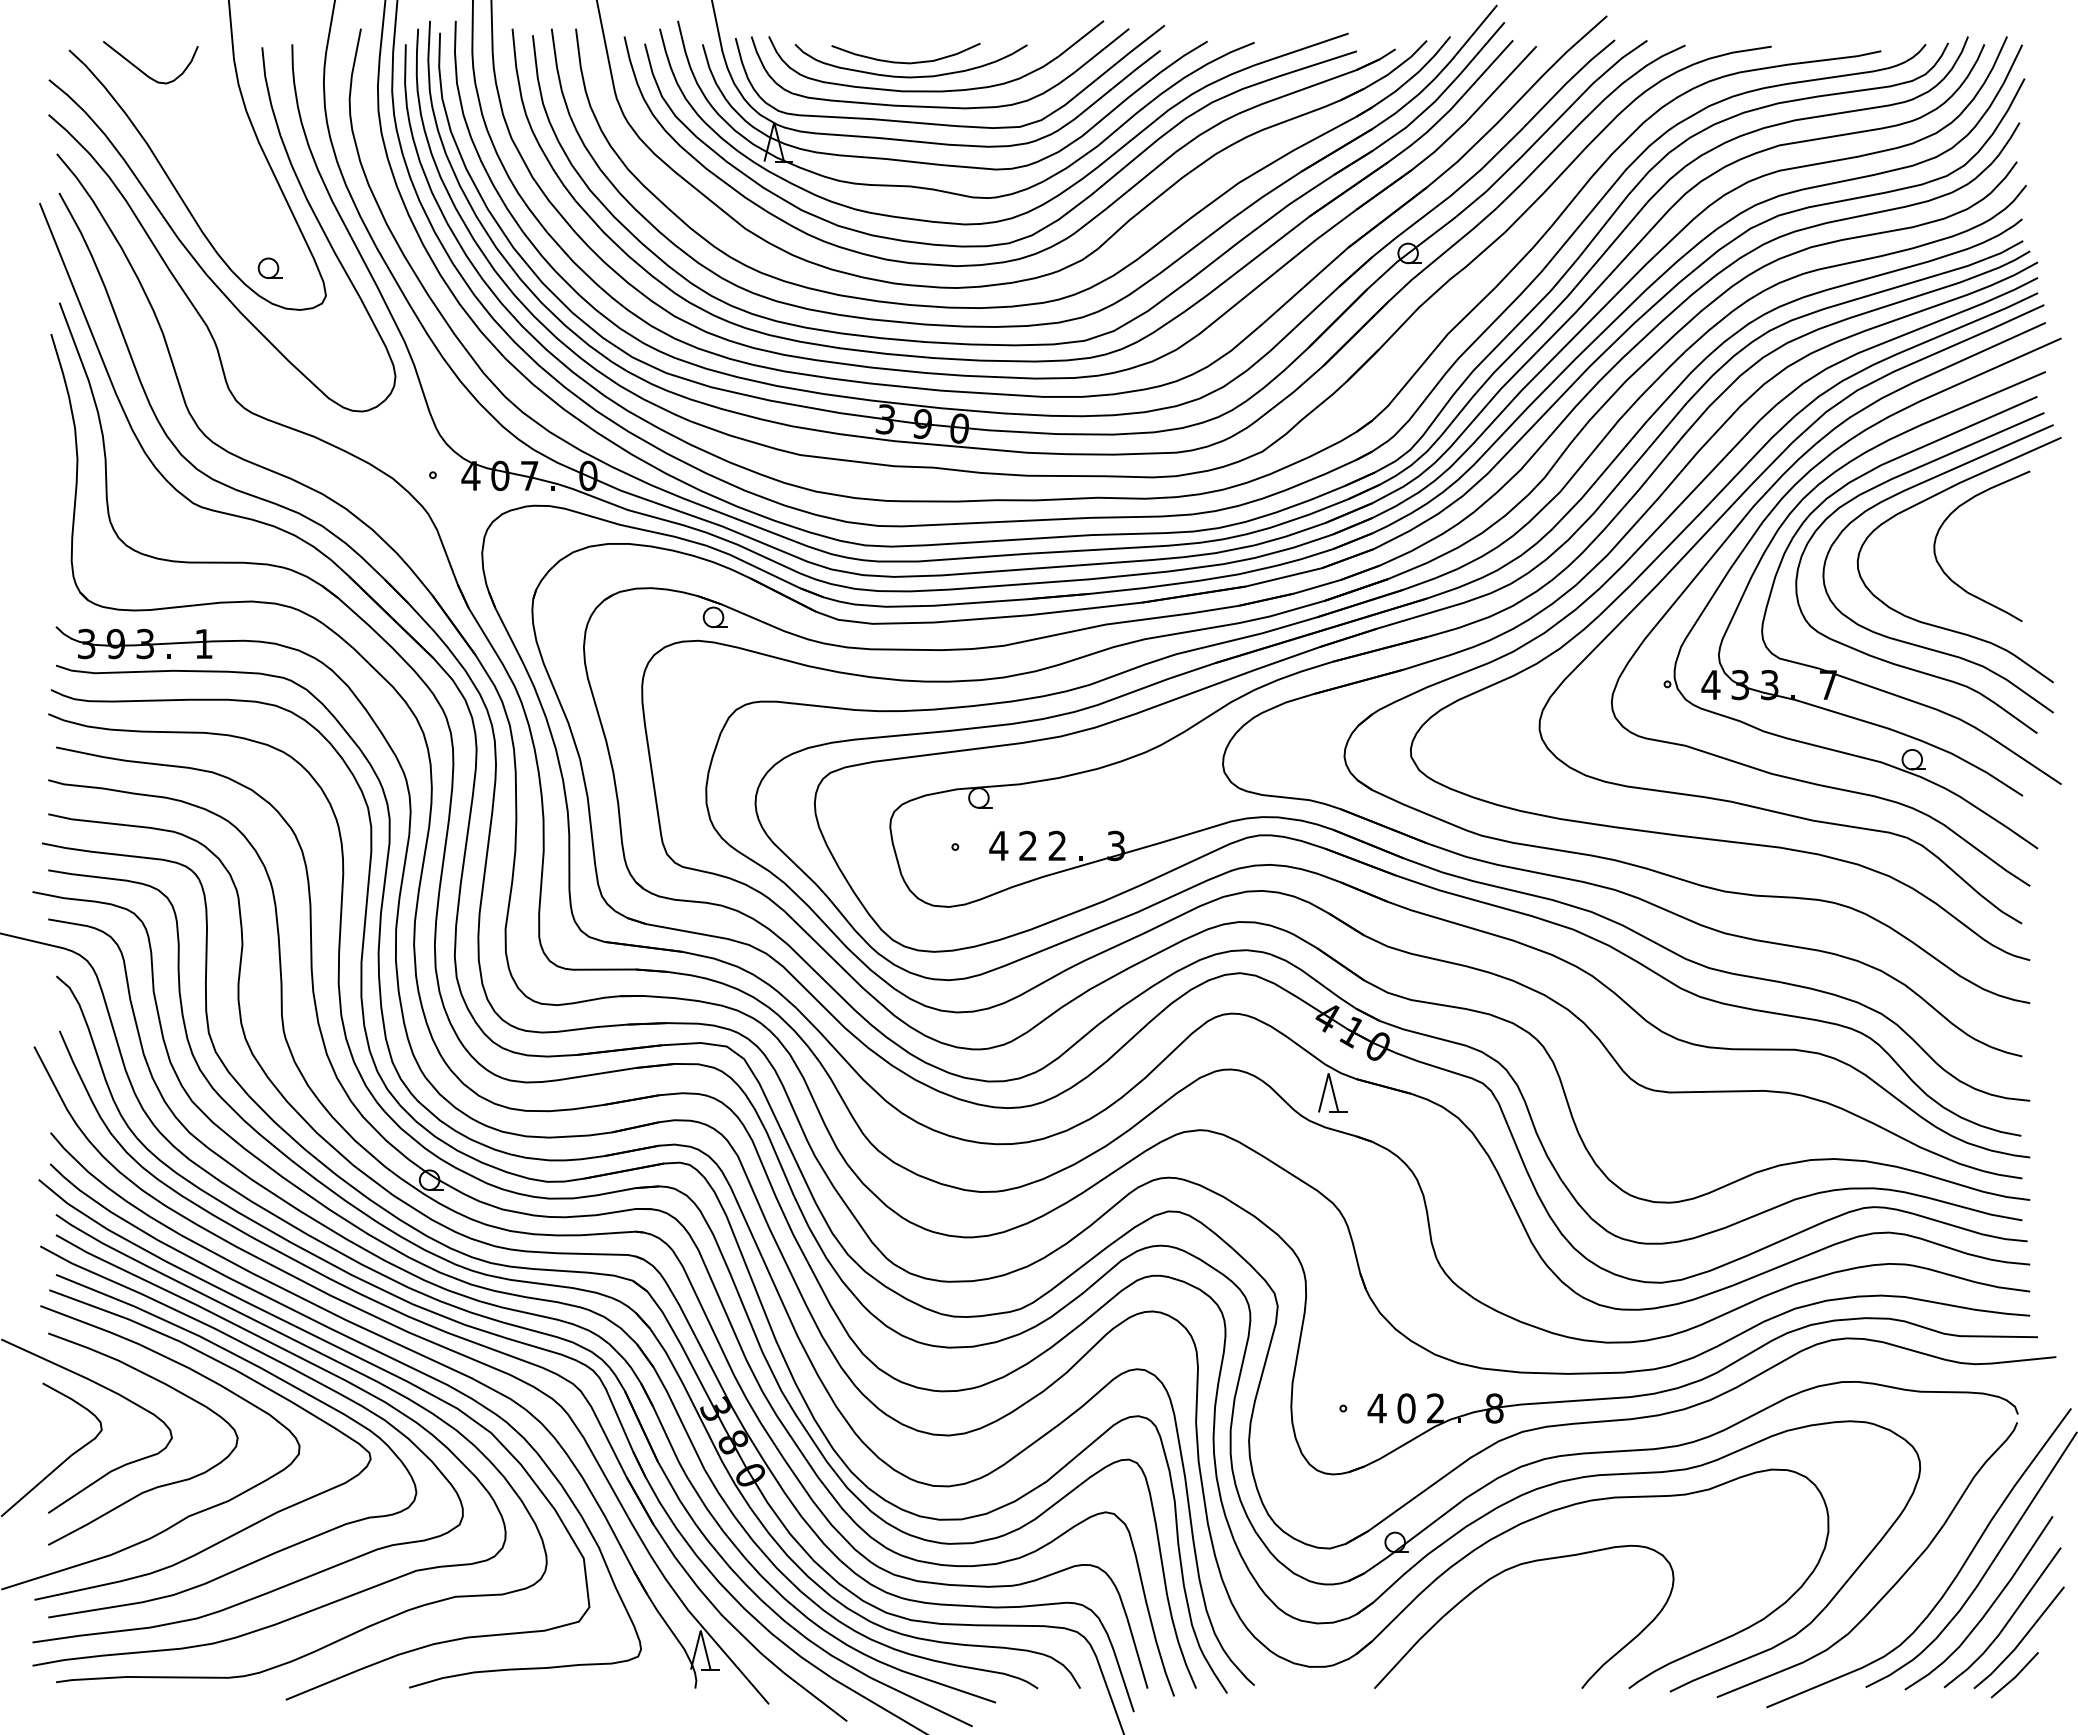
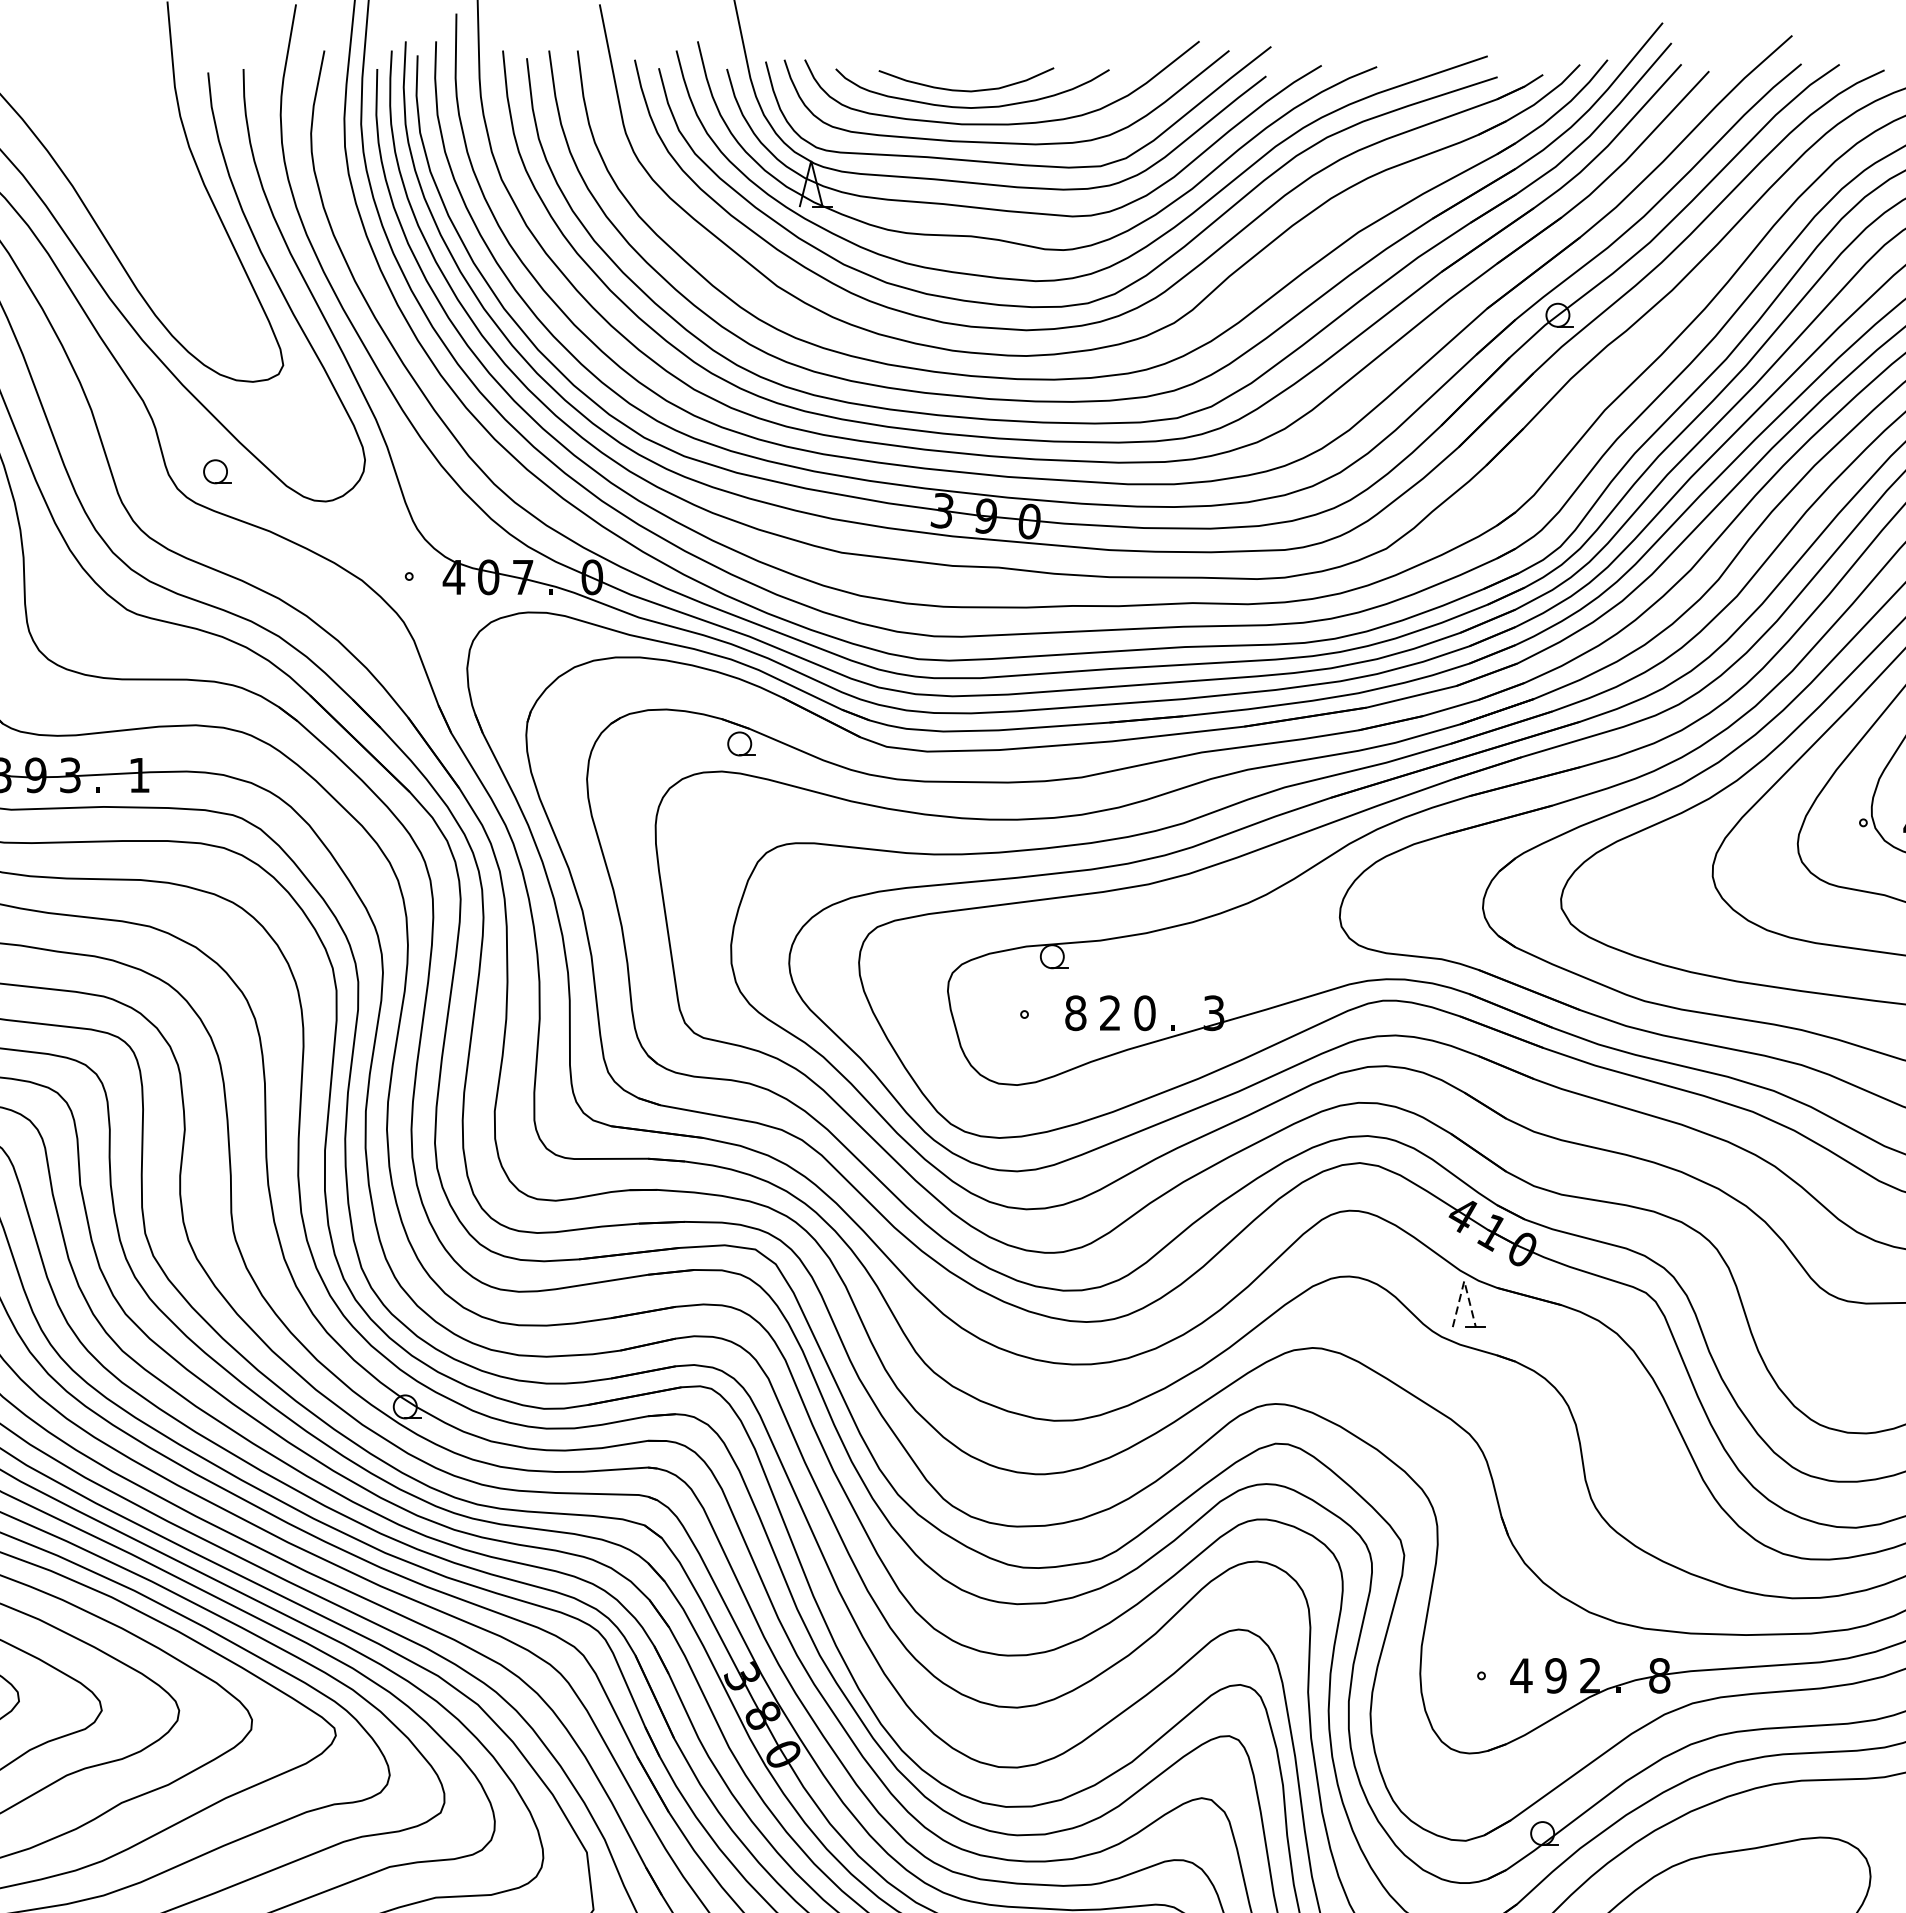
curve: (142, 70) -> (67, 99), removed
part: (269, 267) -> (216, 470), moved
text: (998, 845) -> (1075, 1012), 4 -> 8
text: (1057, 845) -> (1144, 1012), 2 -> 0
line: (1328, 1073) -> (1464, 1281), solid -> dashed
text: (1406, 1408) -> (1555, 1675), 0 -> 9

